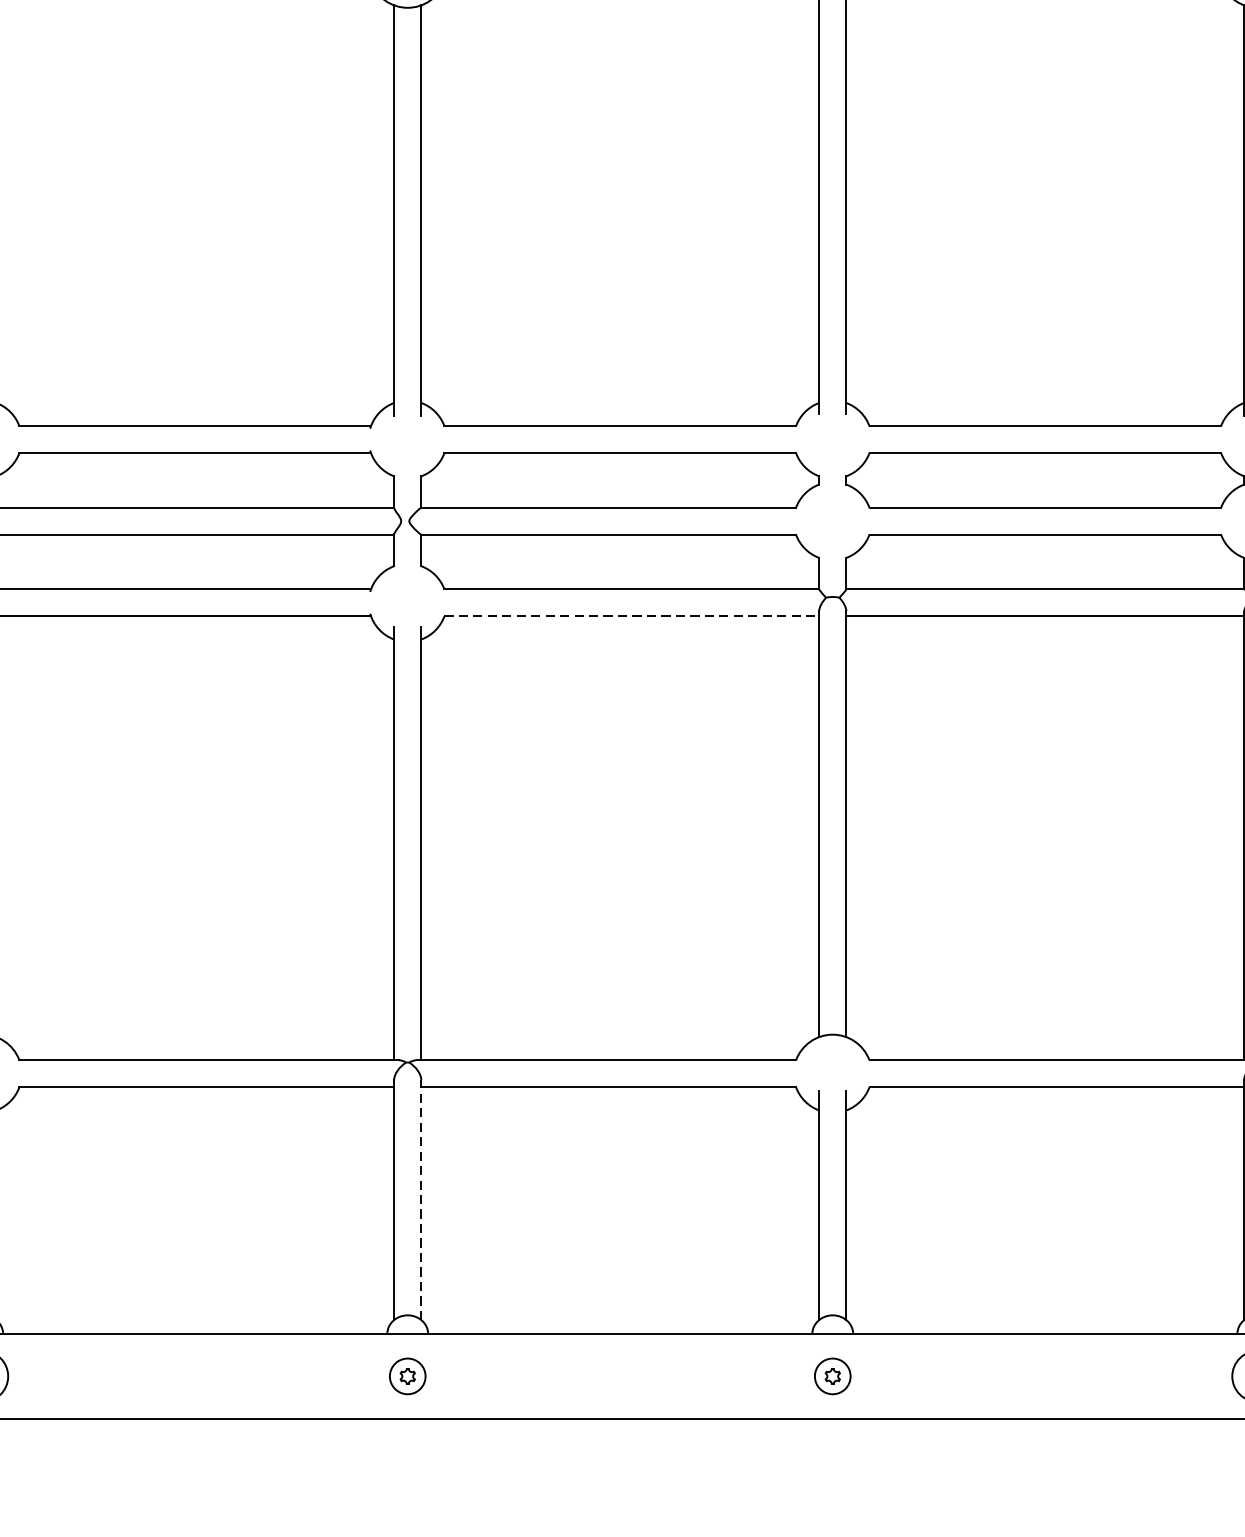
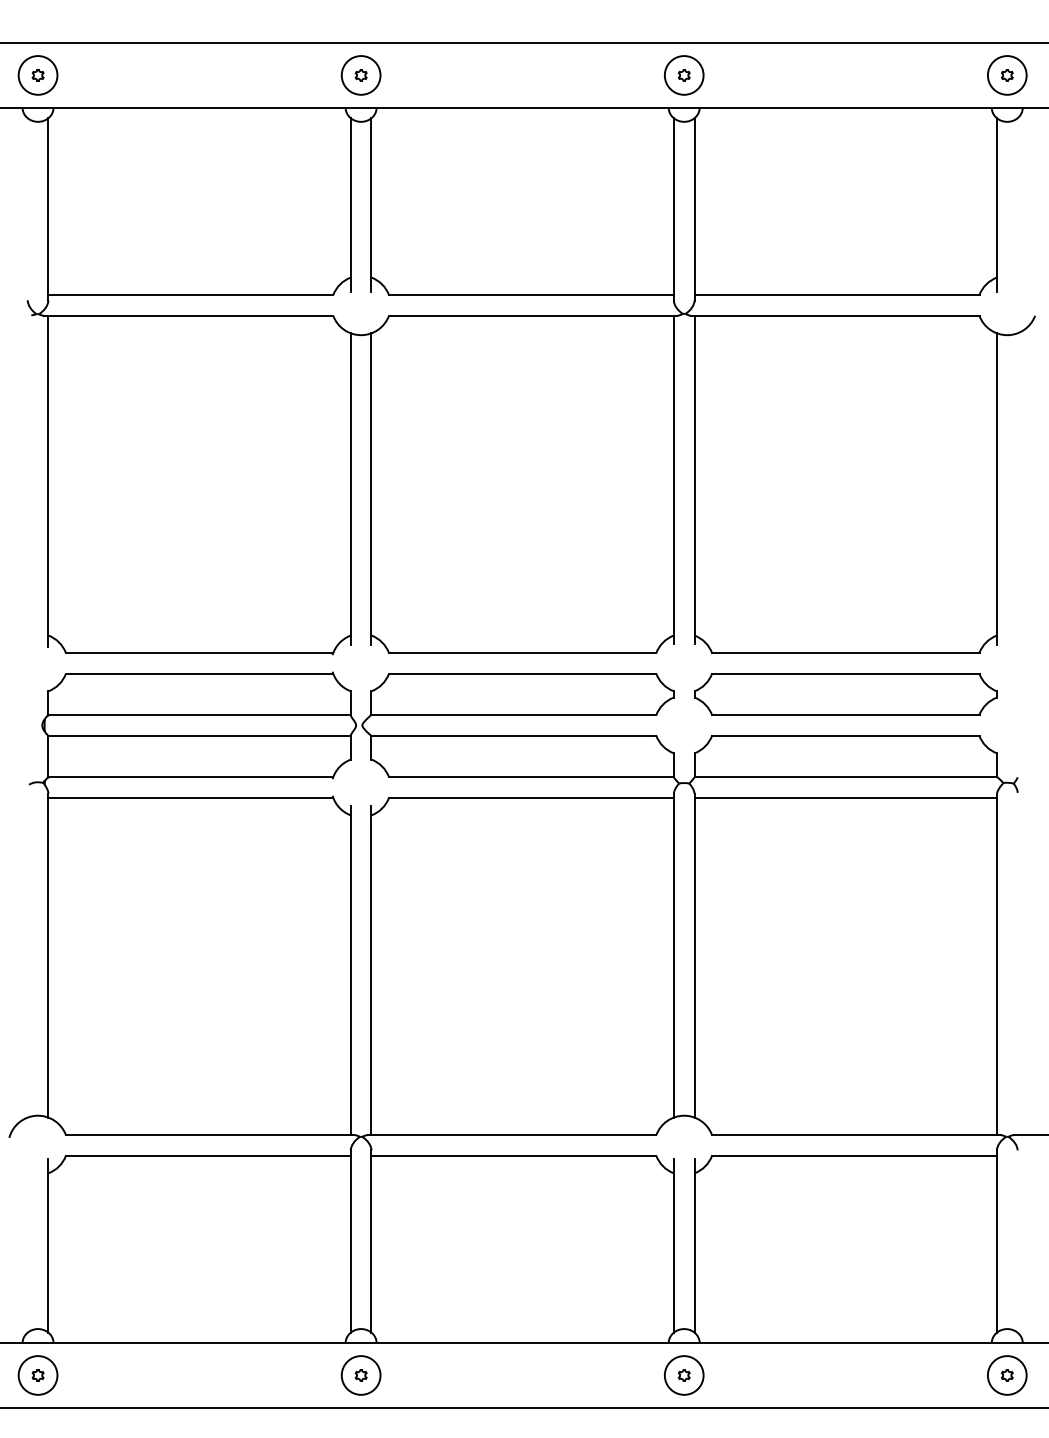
line: (631, 616) -> (531, 797), dashed -> solid
line: (421, 1198) -> (371, 1240), dashed -> solid
circle: (406, 1376) -> (360, 1375), size x1.43
circle: (831, 1376) -> (683, 1375), size x1.43

